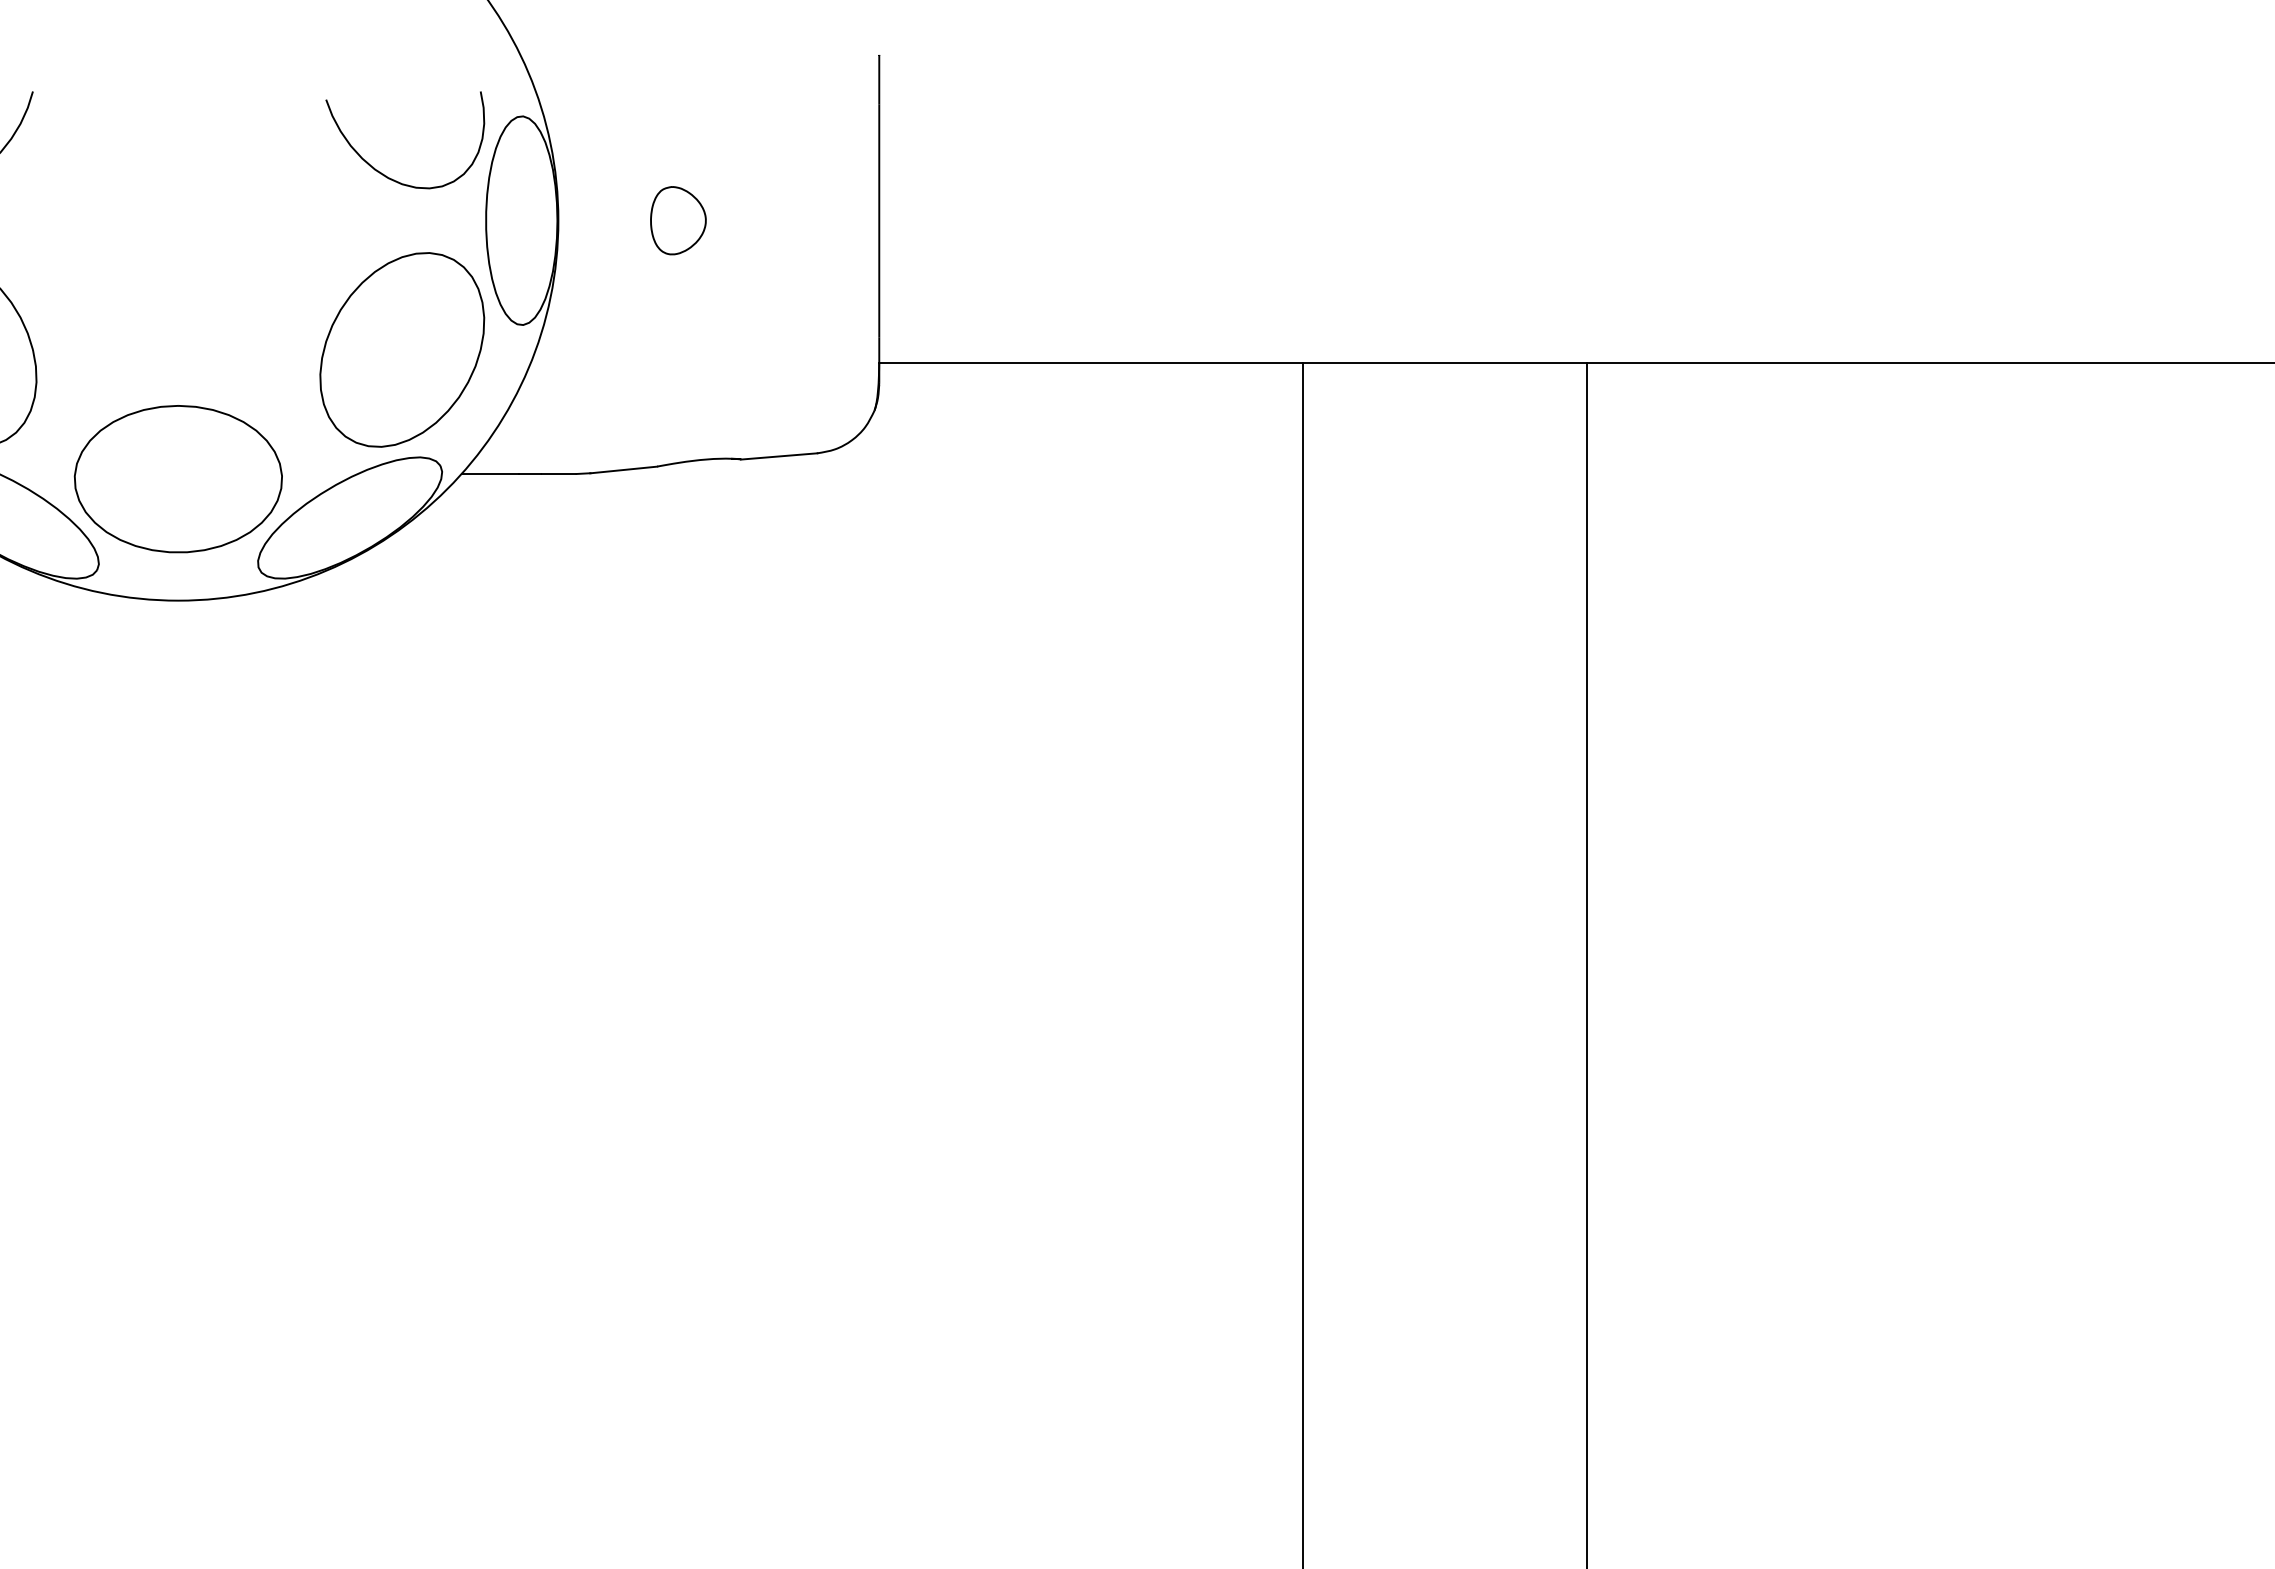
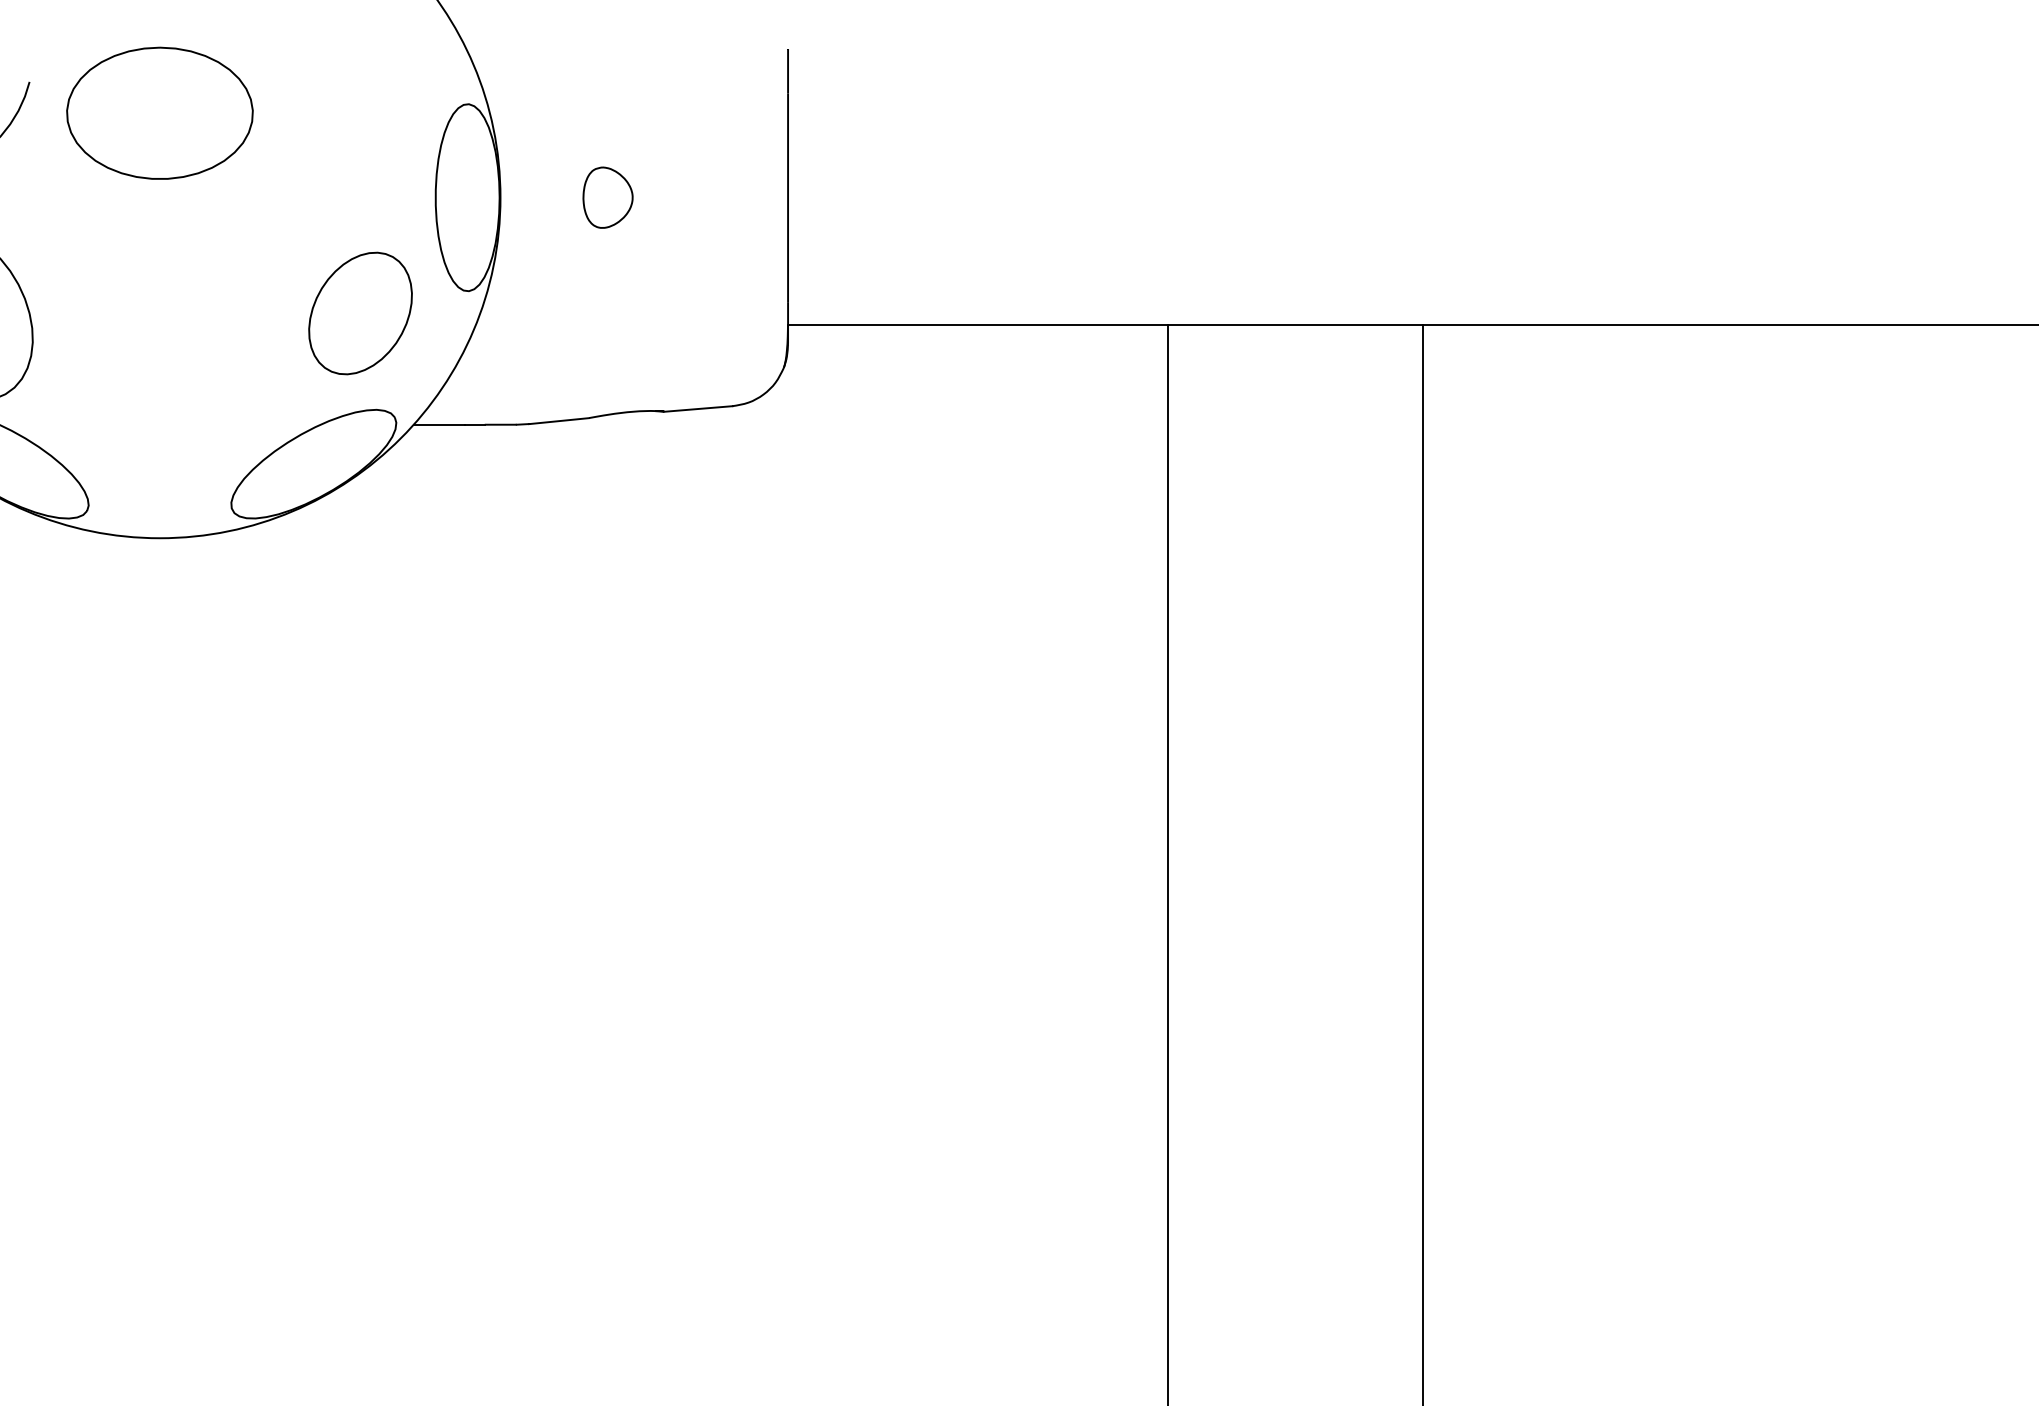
curve: (382, 172) -> (342, 154), removed
part: (402, 349) -> (360, 313), size x0.7
part: (177, 478) -> (159, 112), moved

